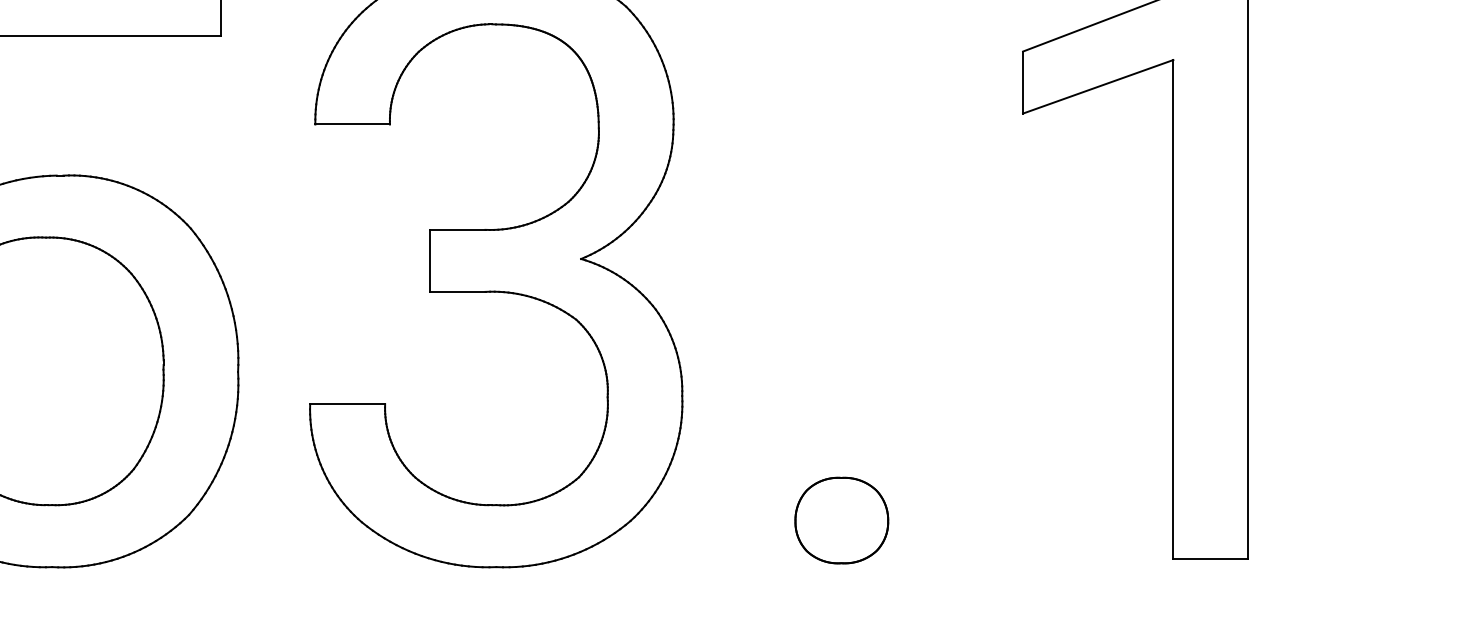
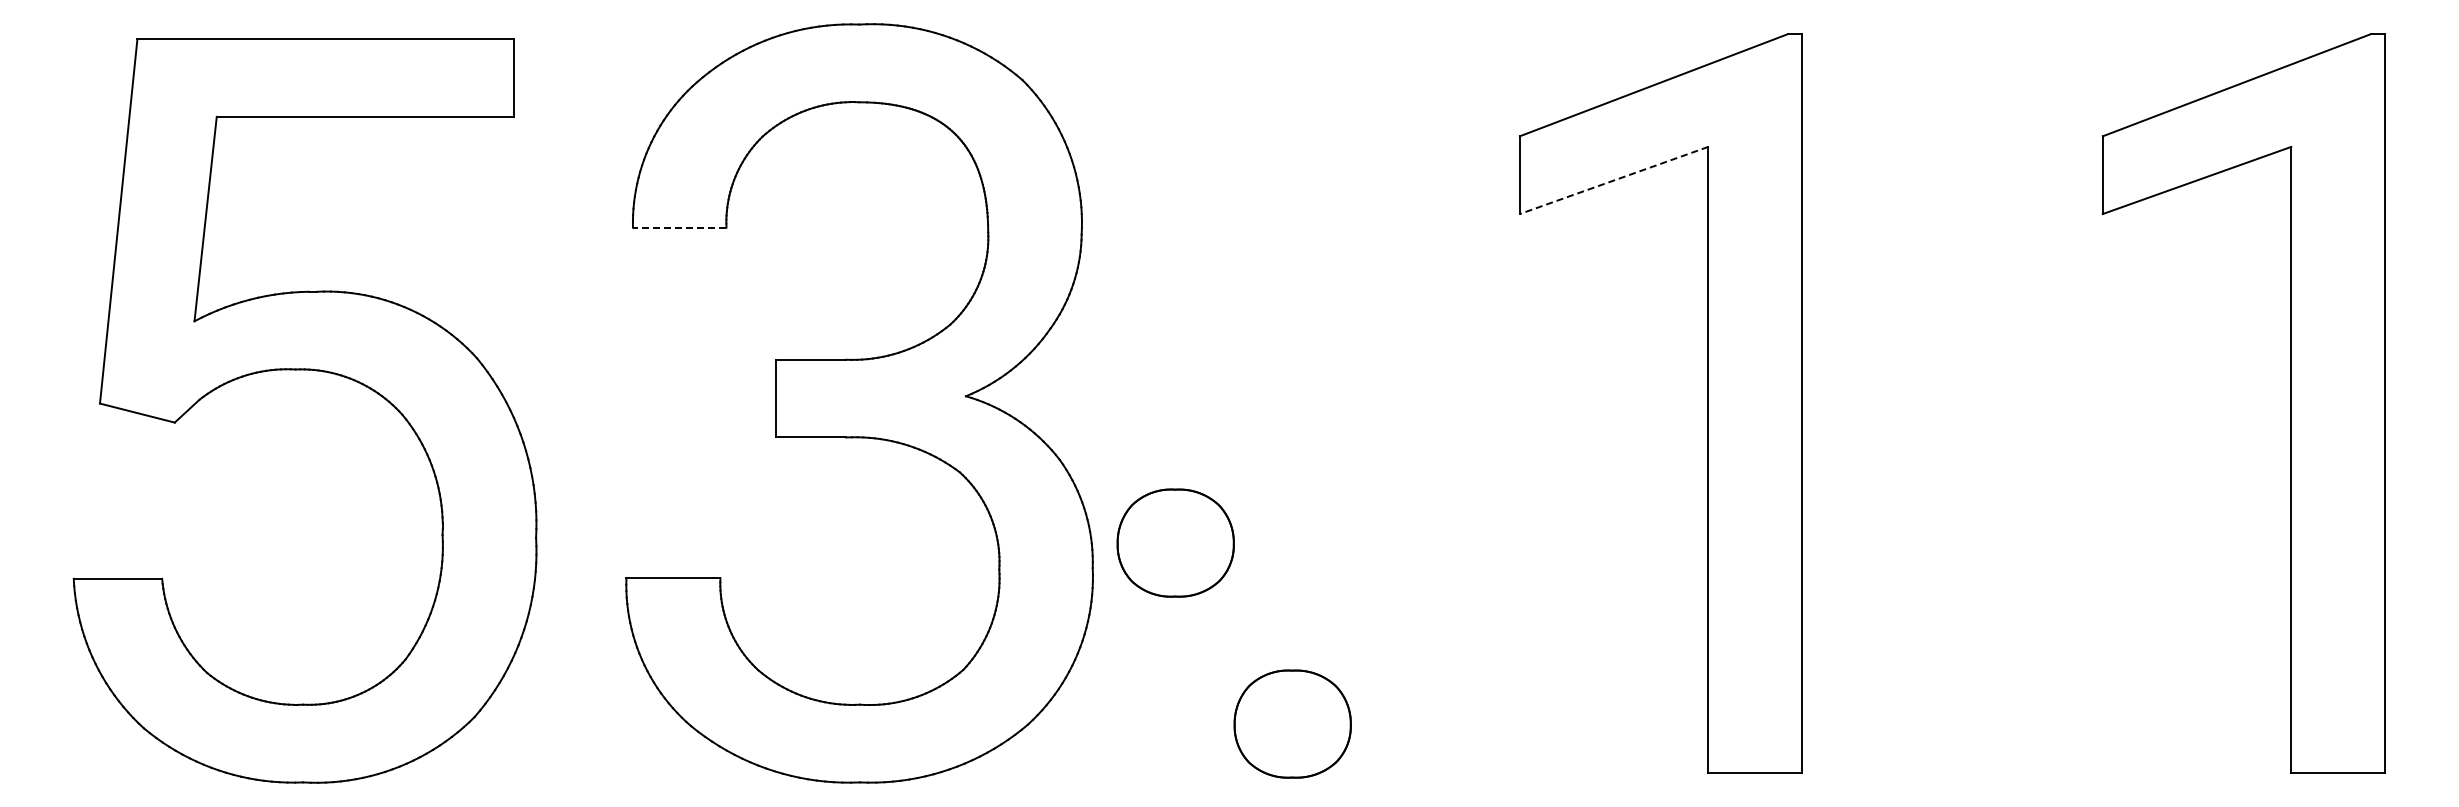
line: (1097, 86) -> (1613, 180), solid -> dashed
line: (352, 124) -> (679, 227), solid -> dashed
part: (748, 375) -> (1175, 542), added

